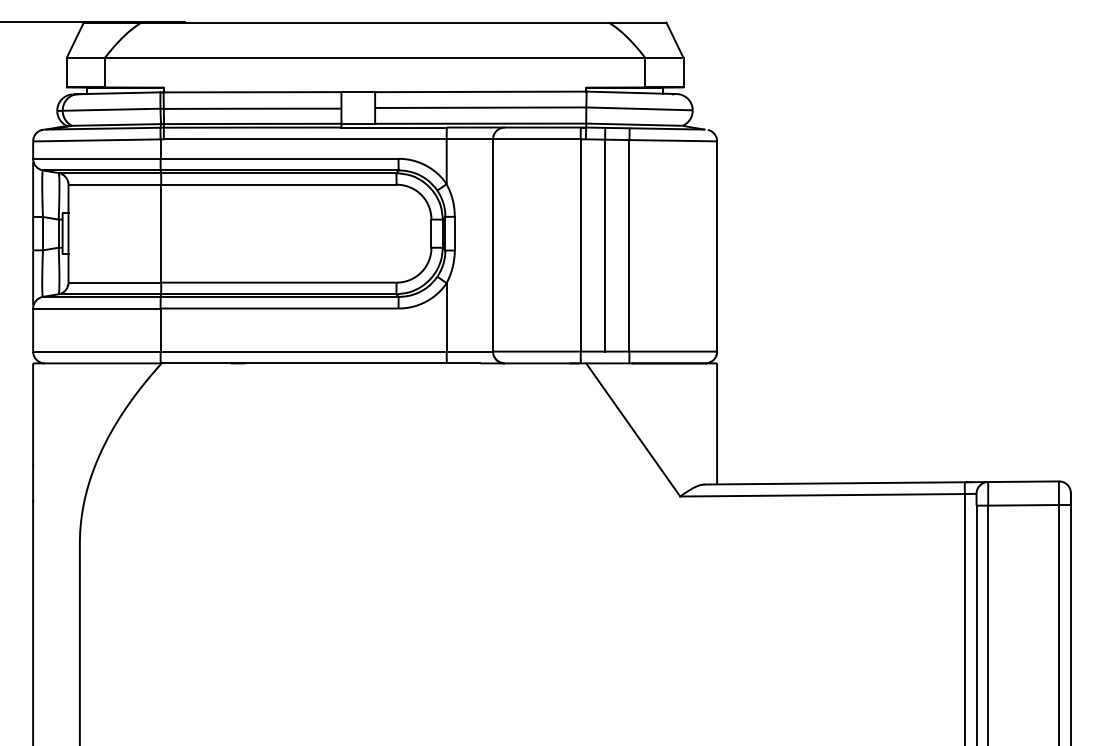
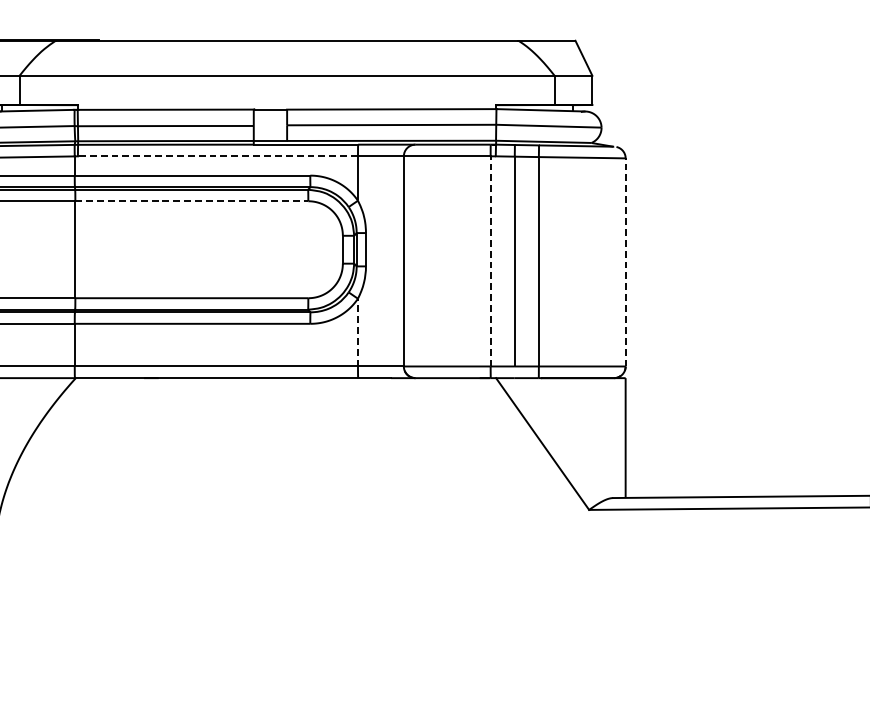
line: (304, 139) -> (217, 156), solid -> dashed
line: (278, 184) -> (191, 201), solid -> dashed
line: (580, 244) -> (490, 260), solid -> dashed
line: (717, 246) -> (626, 262), solid -> dashed
line: (446, 316) -> (357, 331), solid -> dashed

